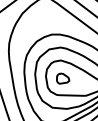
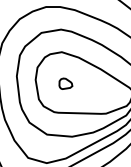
part: (63, 78) -> (66, 83), size x0.6

